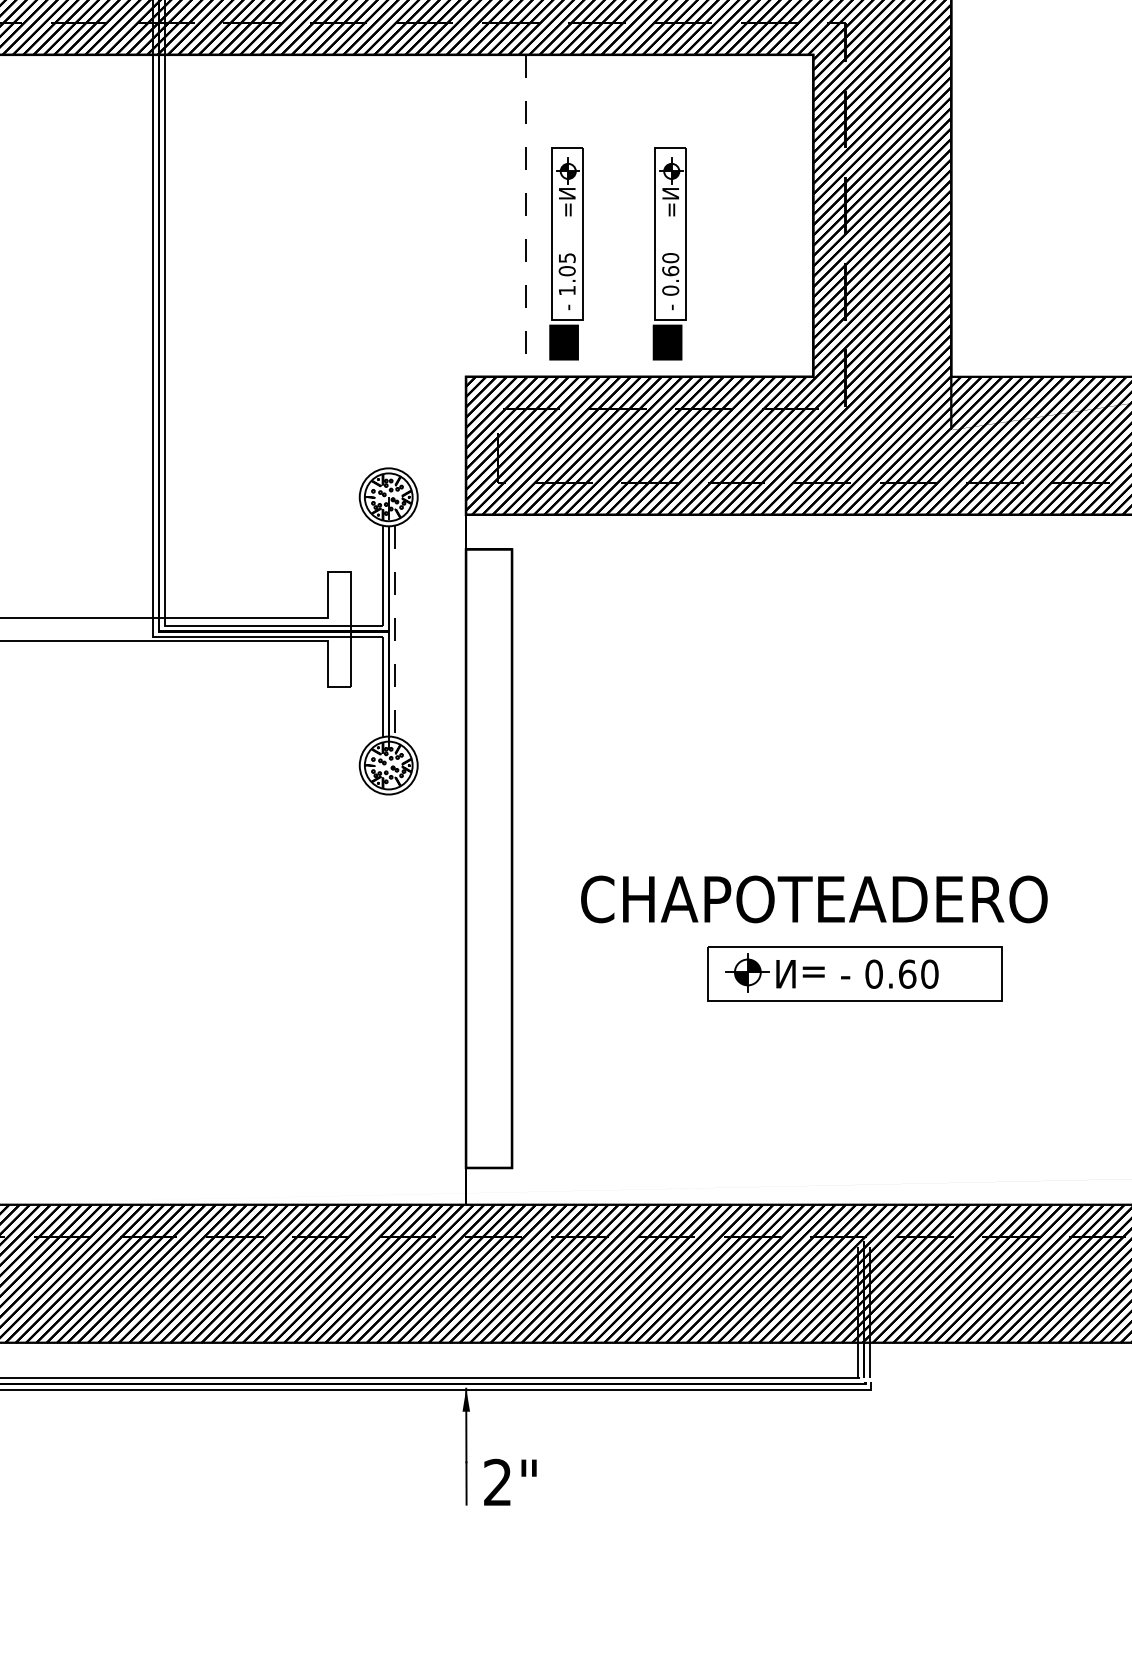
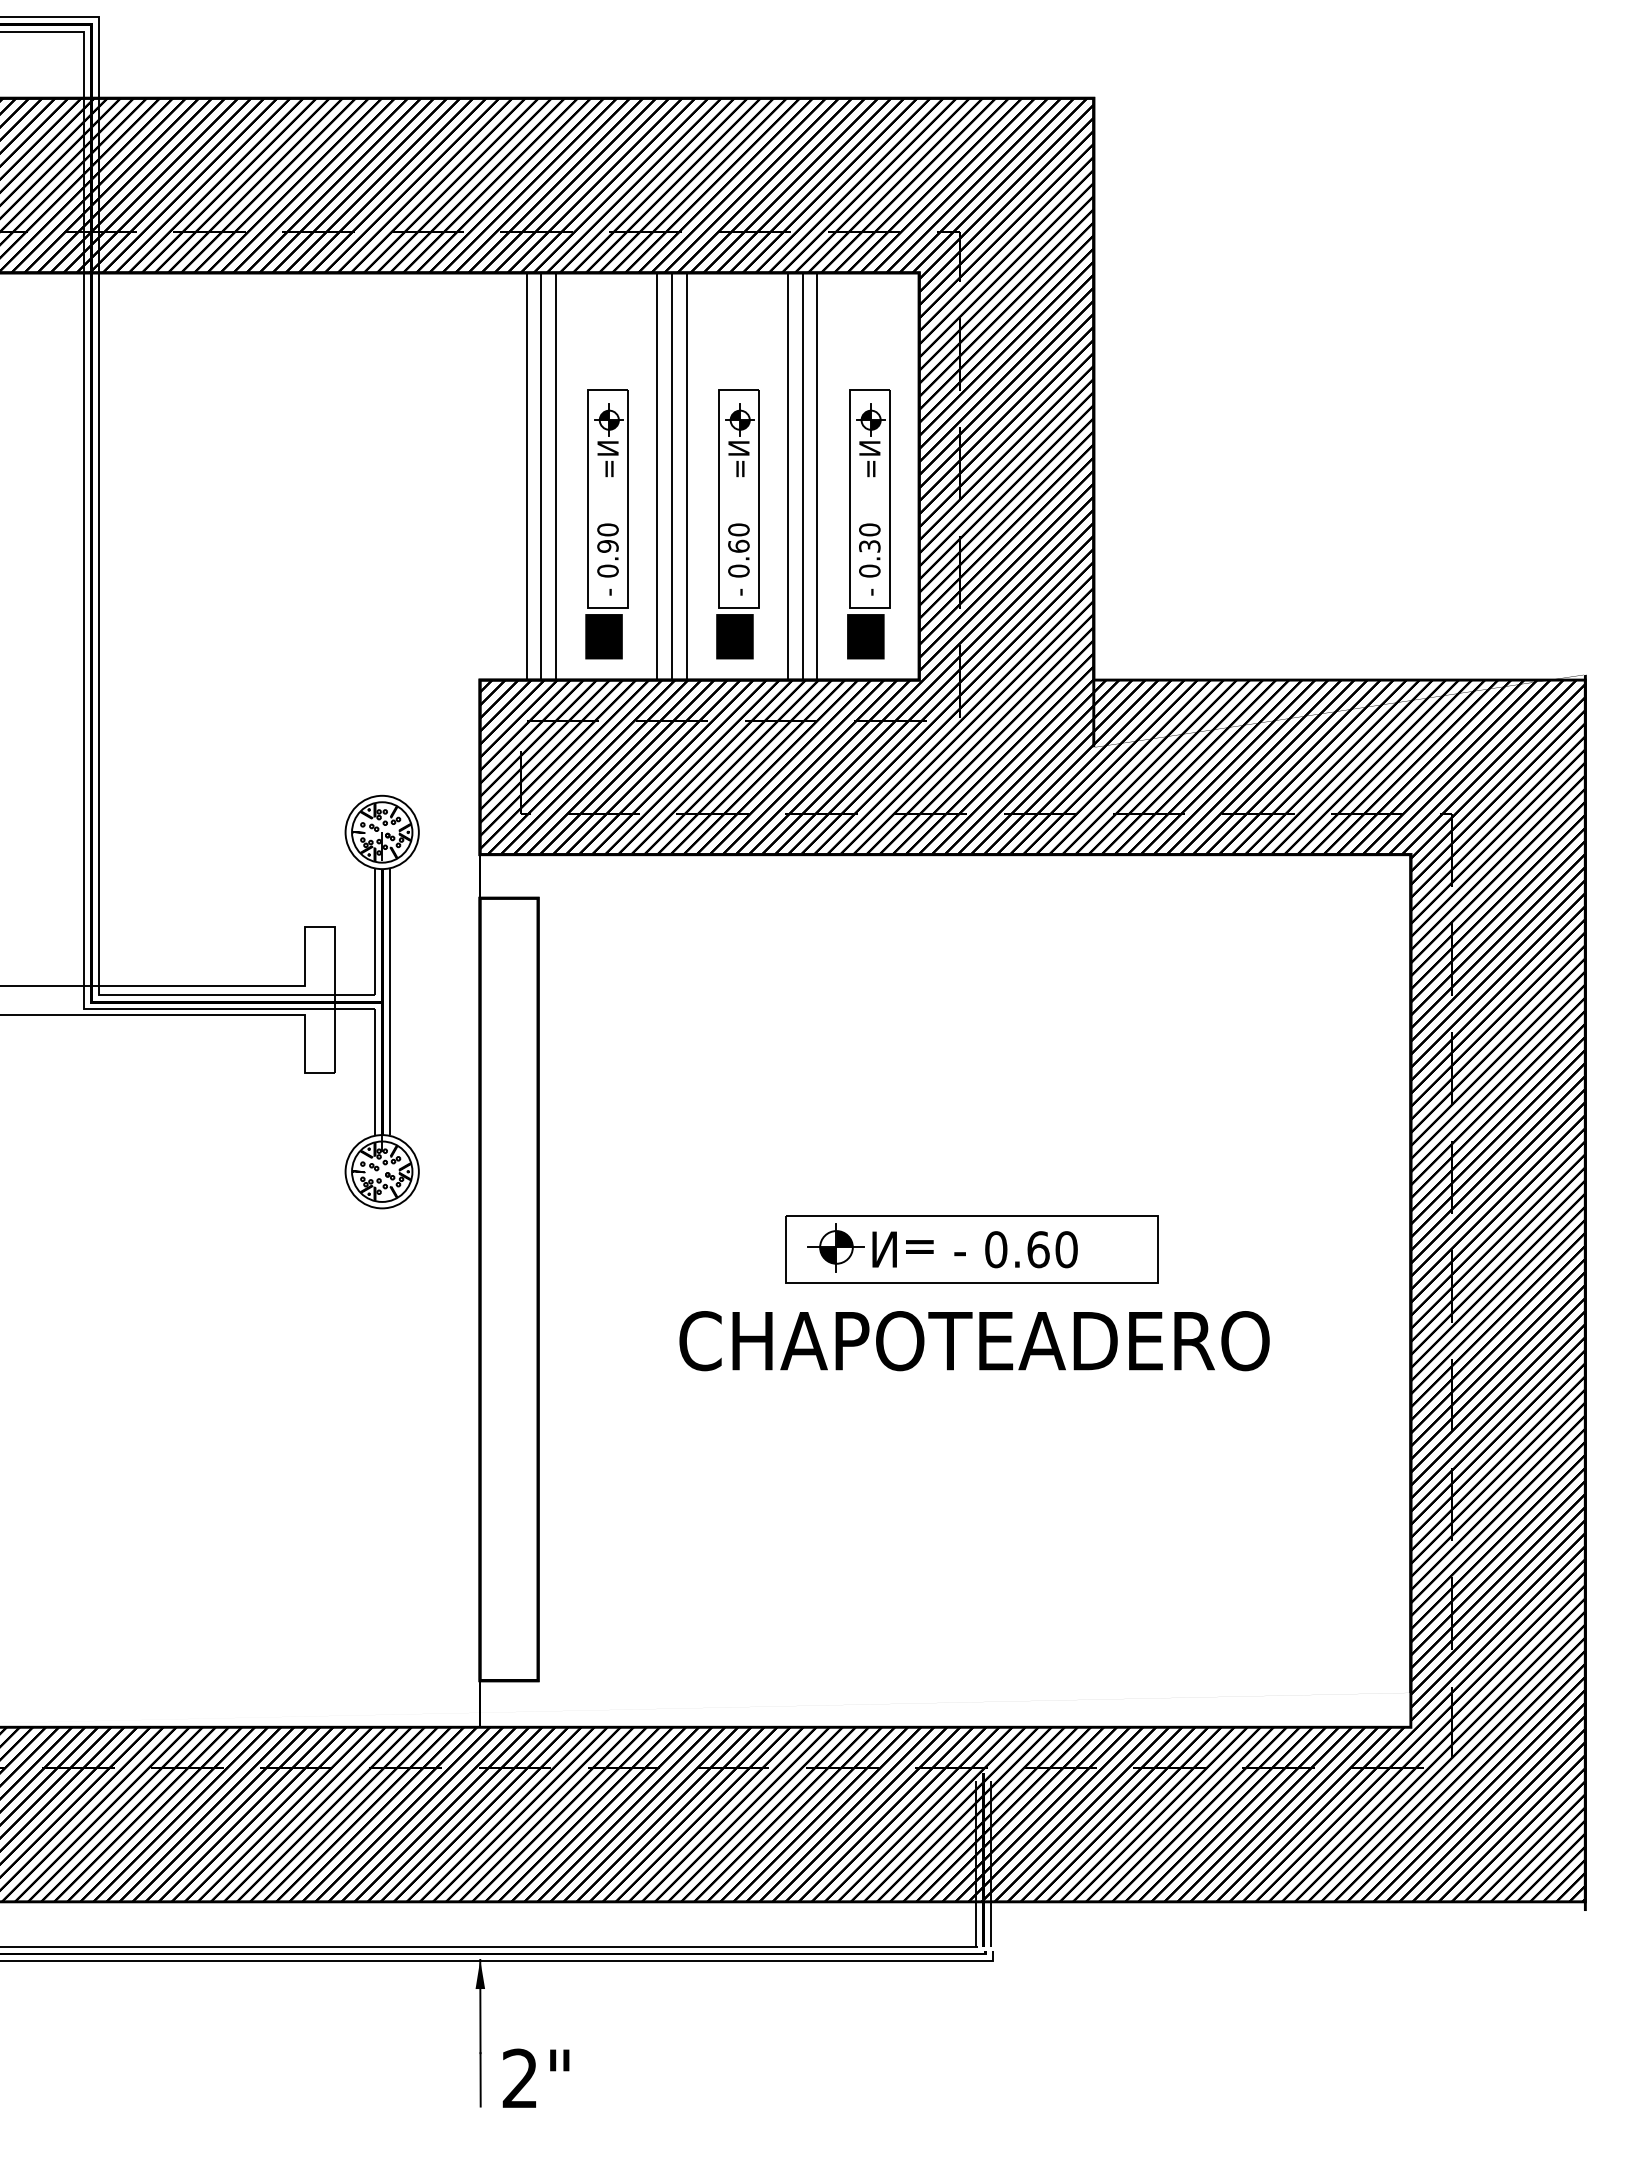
line: (502, 215) -> (526, 476), added
line: (514, 215) -> (541, 476), added
line: (525, 215) -> (555, 476), dashed -> solid
line: (606, 215) -> (657, 476), added
line: (617, 215) -> (671, 476), added
line: (629, 215) -> (686, 476), added
line: (709, 215) -> (788, 476), added
line: (720, 215) -> (802, 476), added
line: (732, 215) -> (817, 476), added
part: (773, 253) -> (868, 524), added
text: (566, 274) -> (607, 550), 1.05 -> 0.90
line: (394, 631) -> (389, 1002), dashed -> solid
text: (814, 899) -> (974, 1341), moved
part: (854, 974) -> (971, 1249), moved

